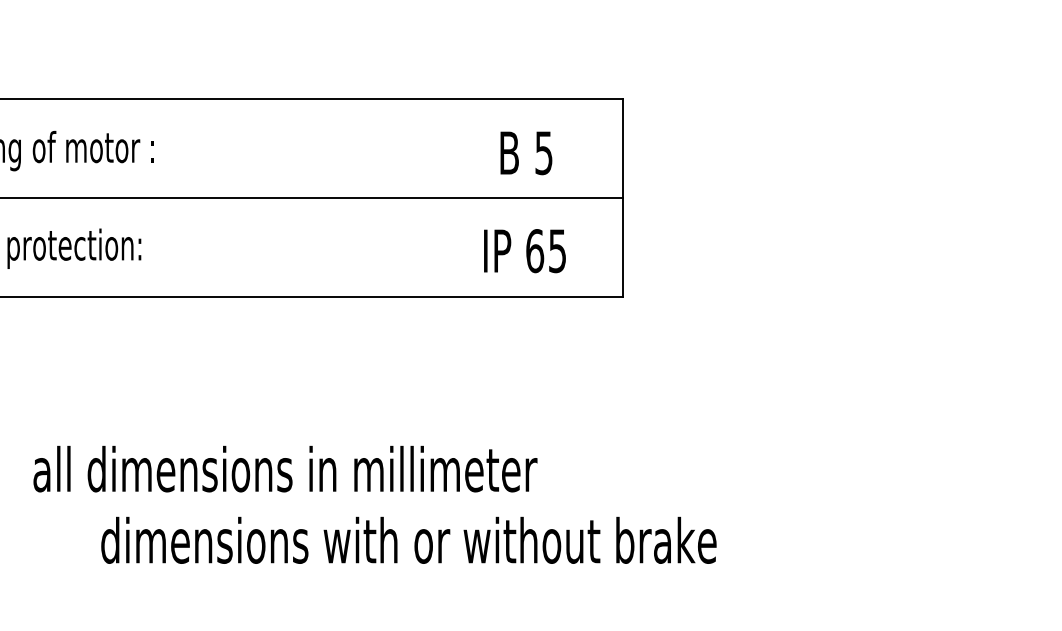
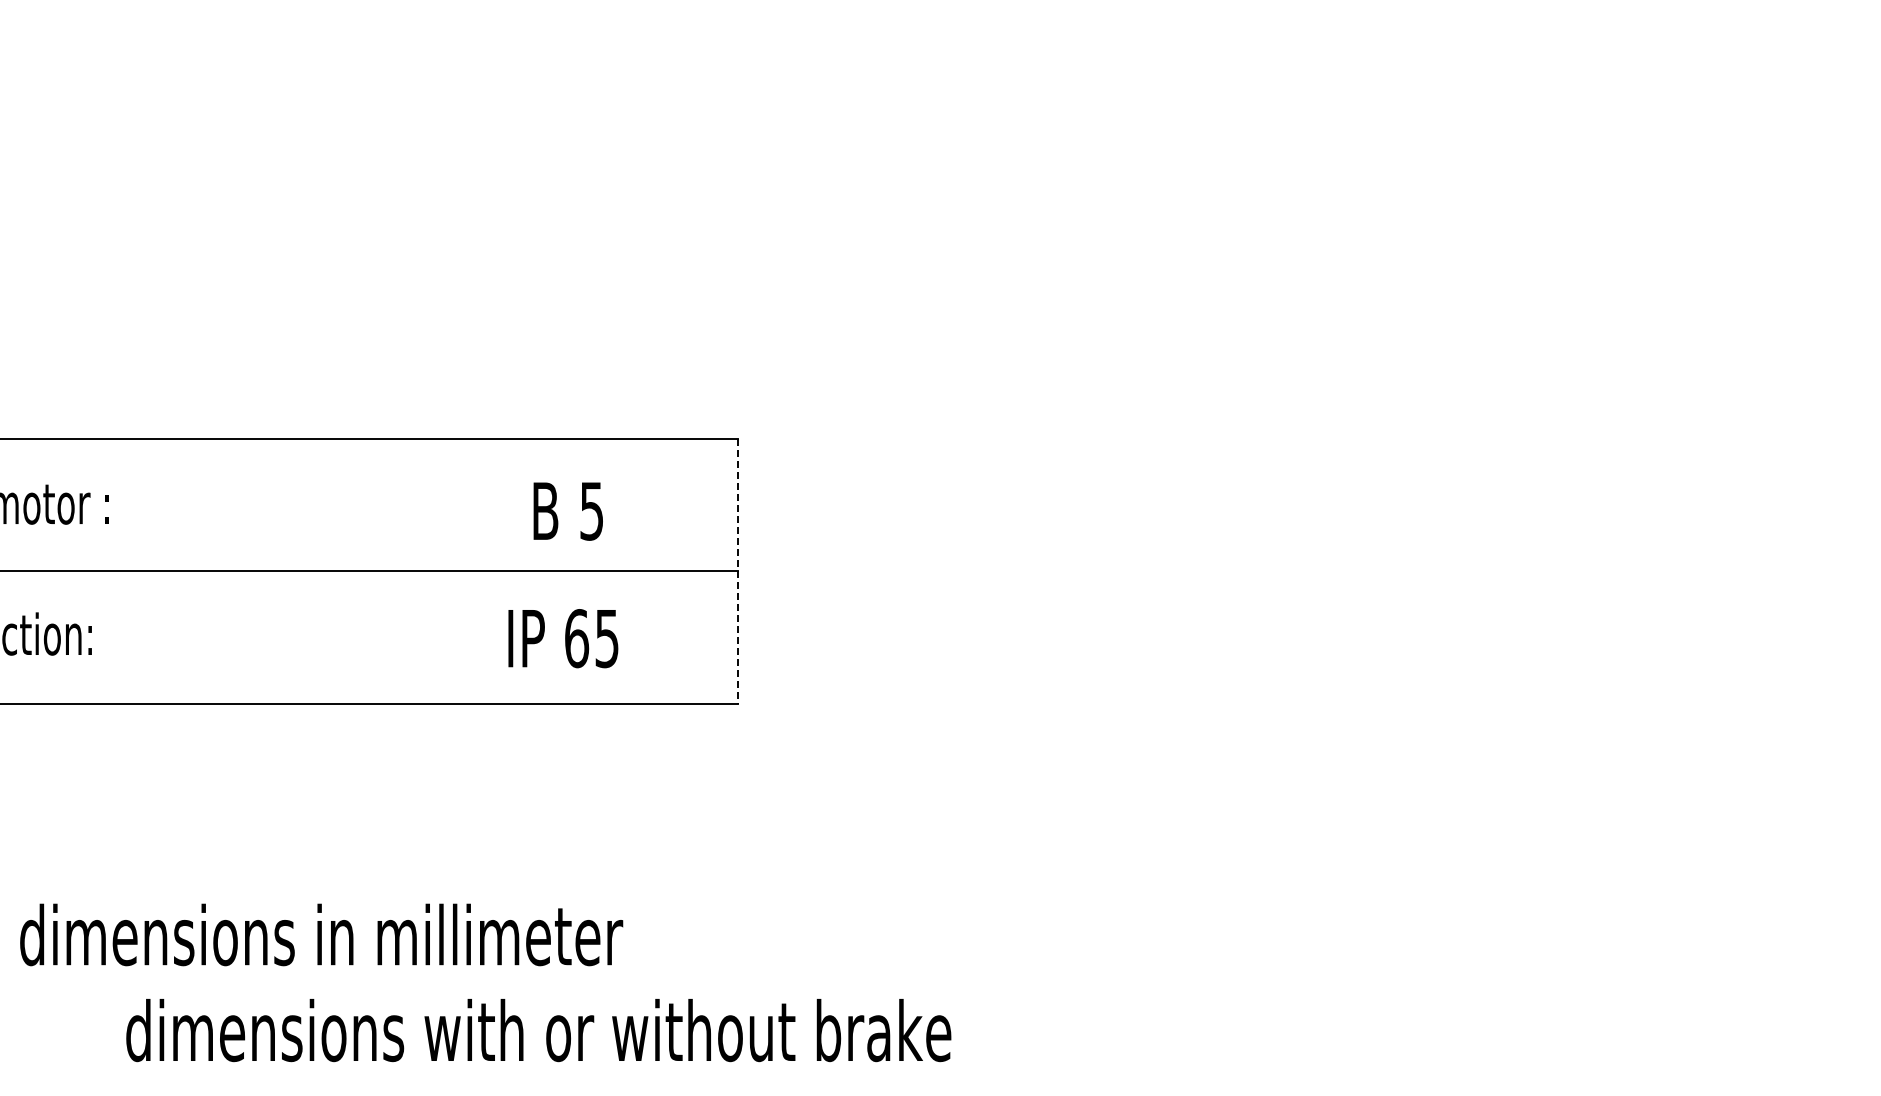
text: (525, 153) -> (567, 511), moved
line: (622, 198) -> (737, 571), solid -> dashed
text: (525, 251) -> (563, 638), moved
text: (408, 540) -> (538, 1030), moved

